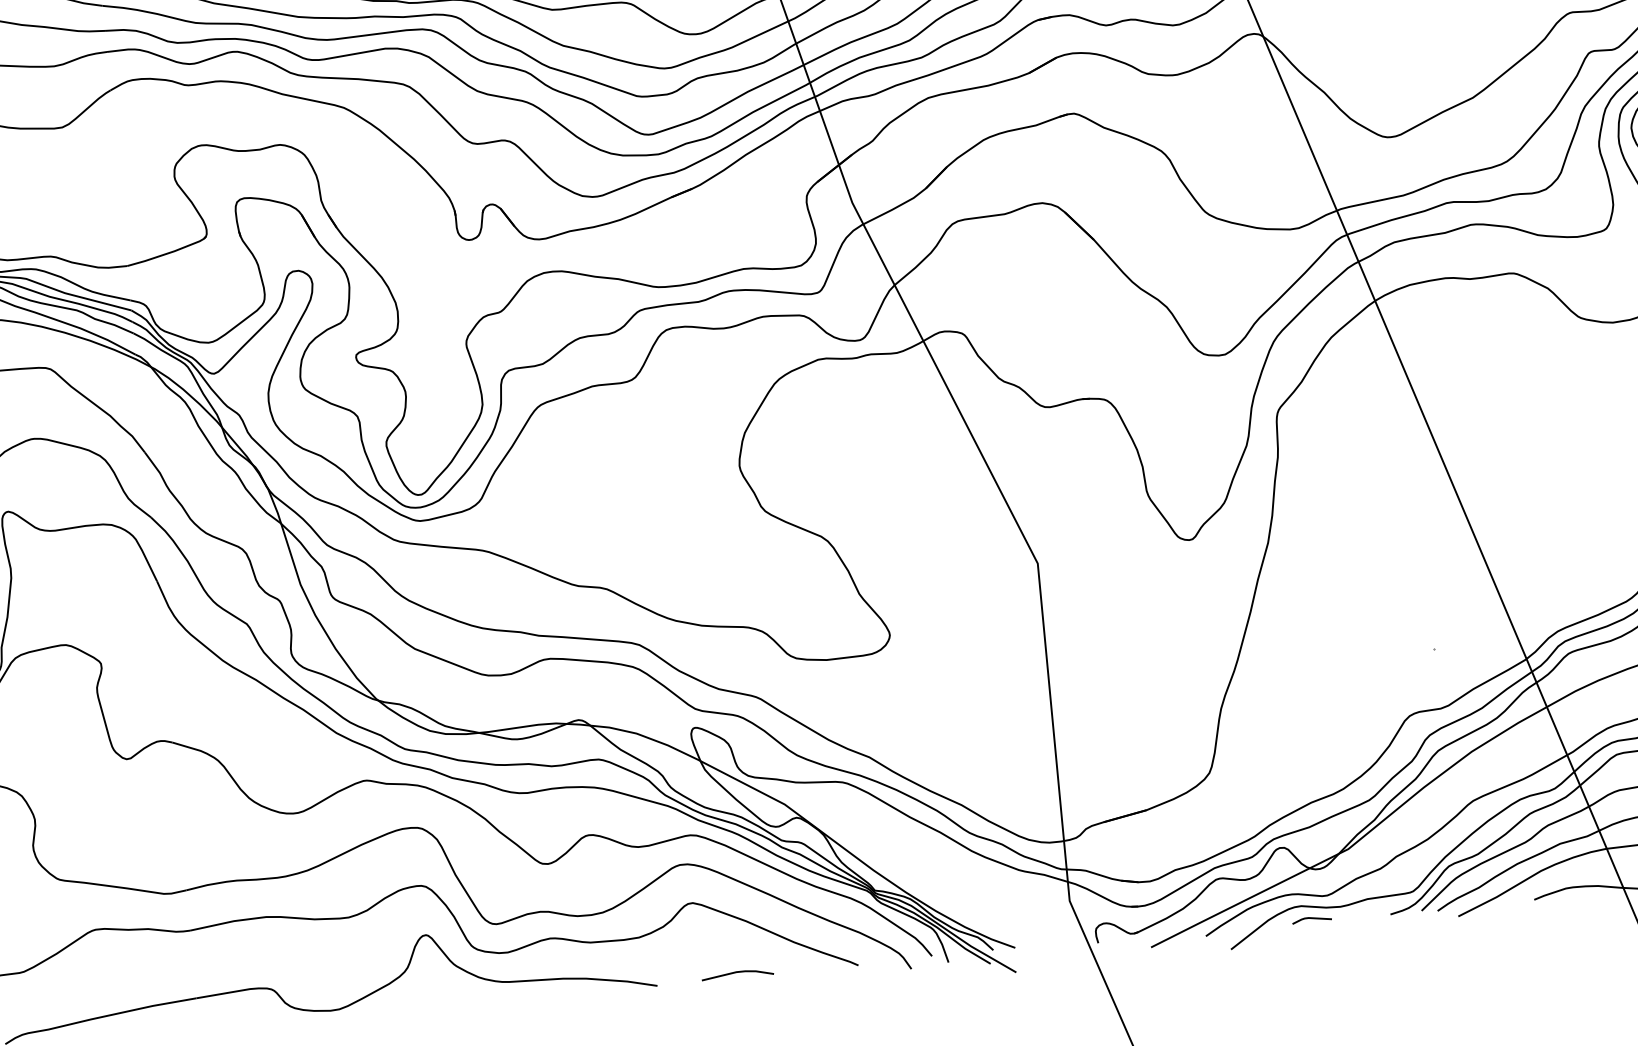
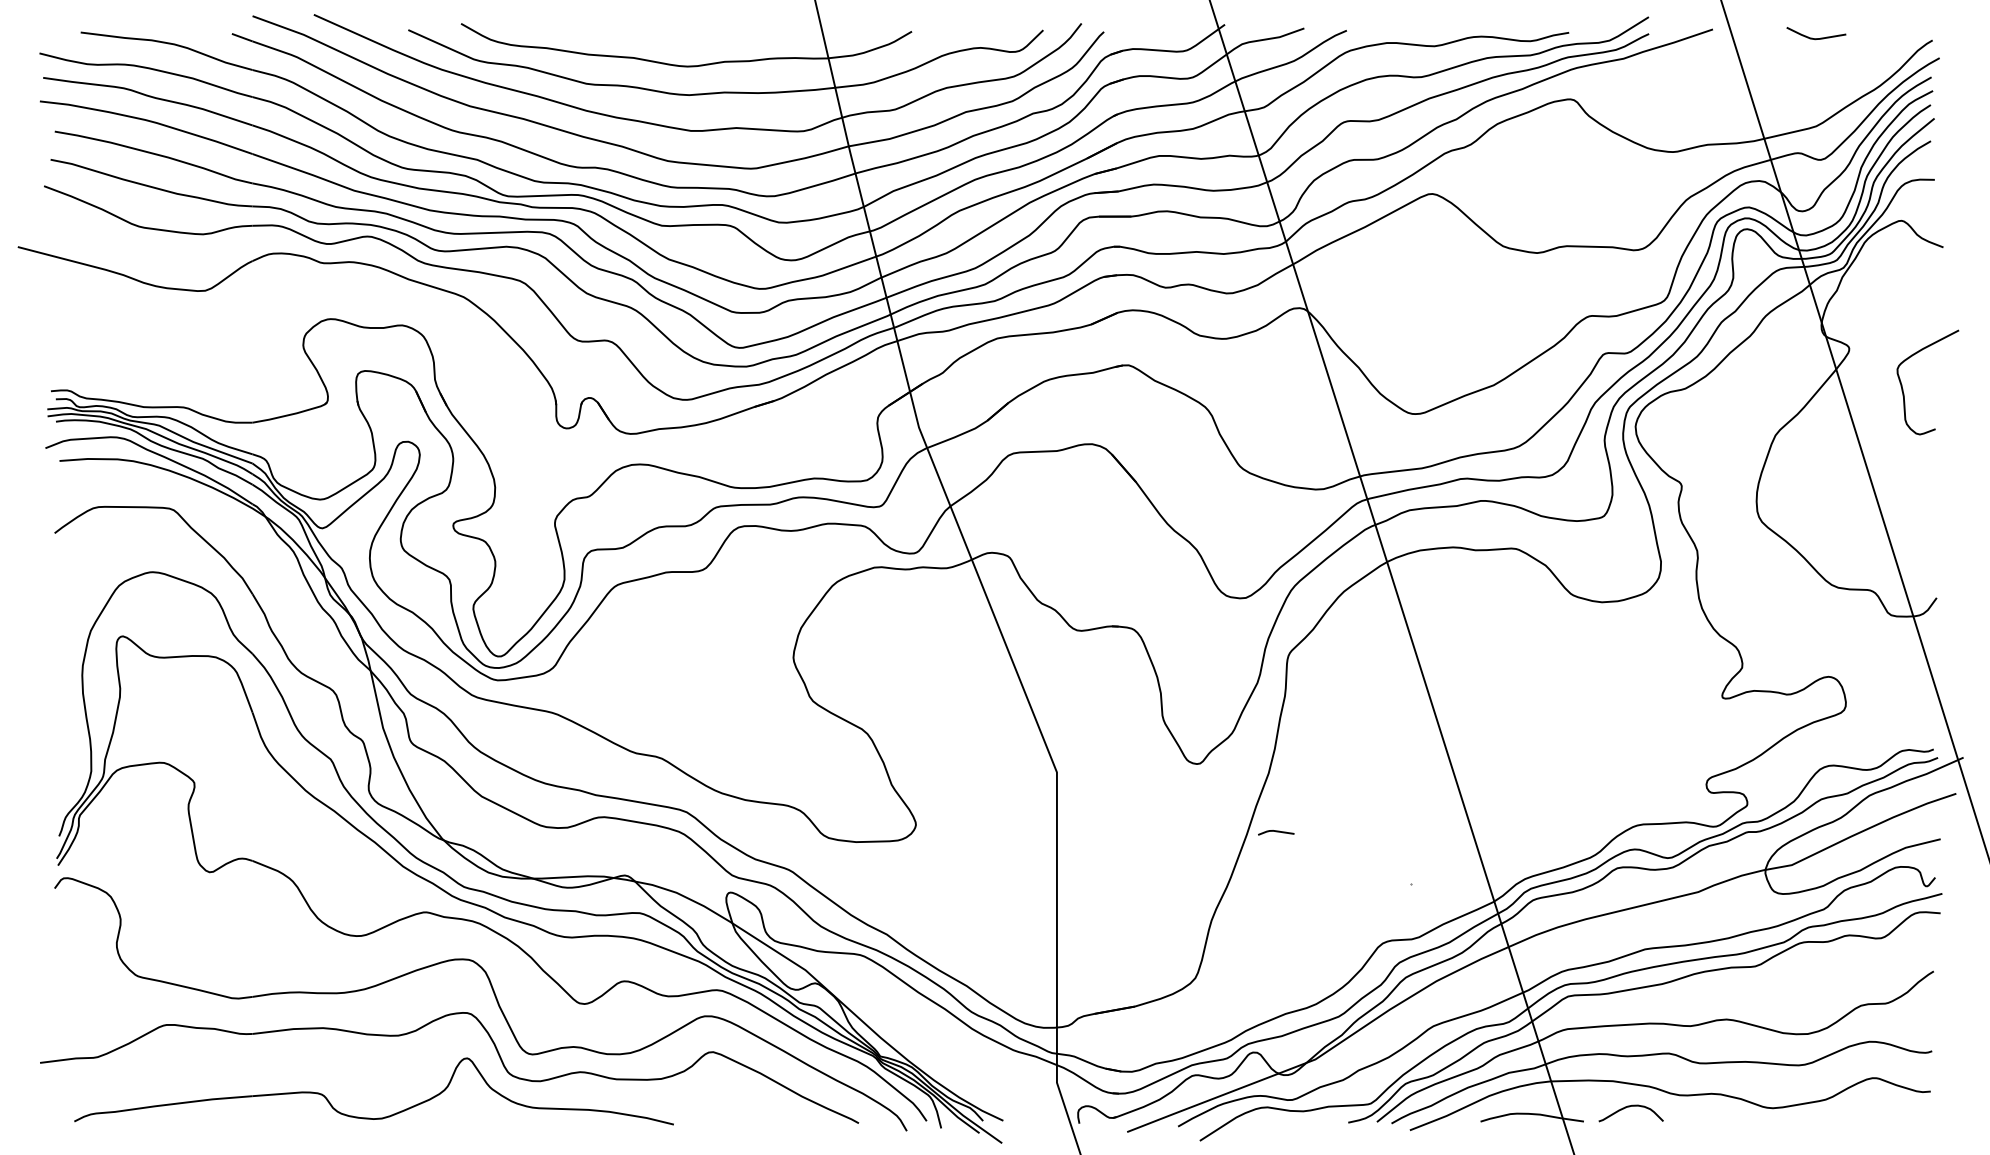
line: (1312, 919) -> (1276, 832), moved
line: (737, 972) -> (747, 1119), removed

